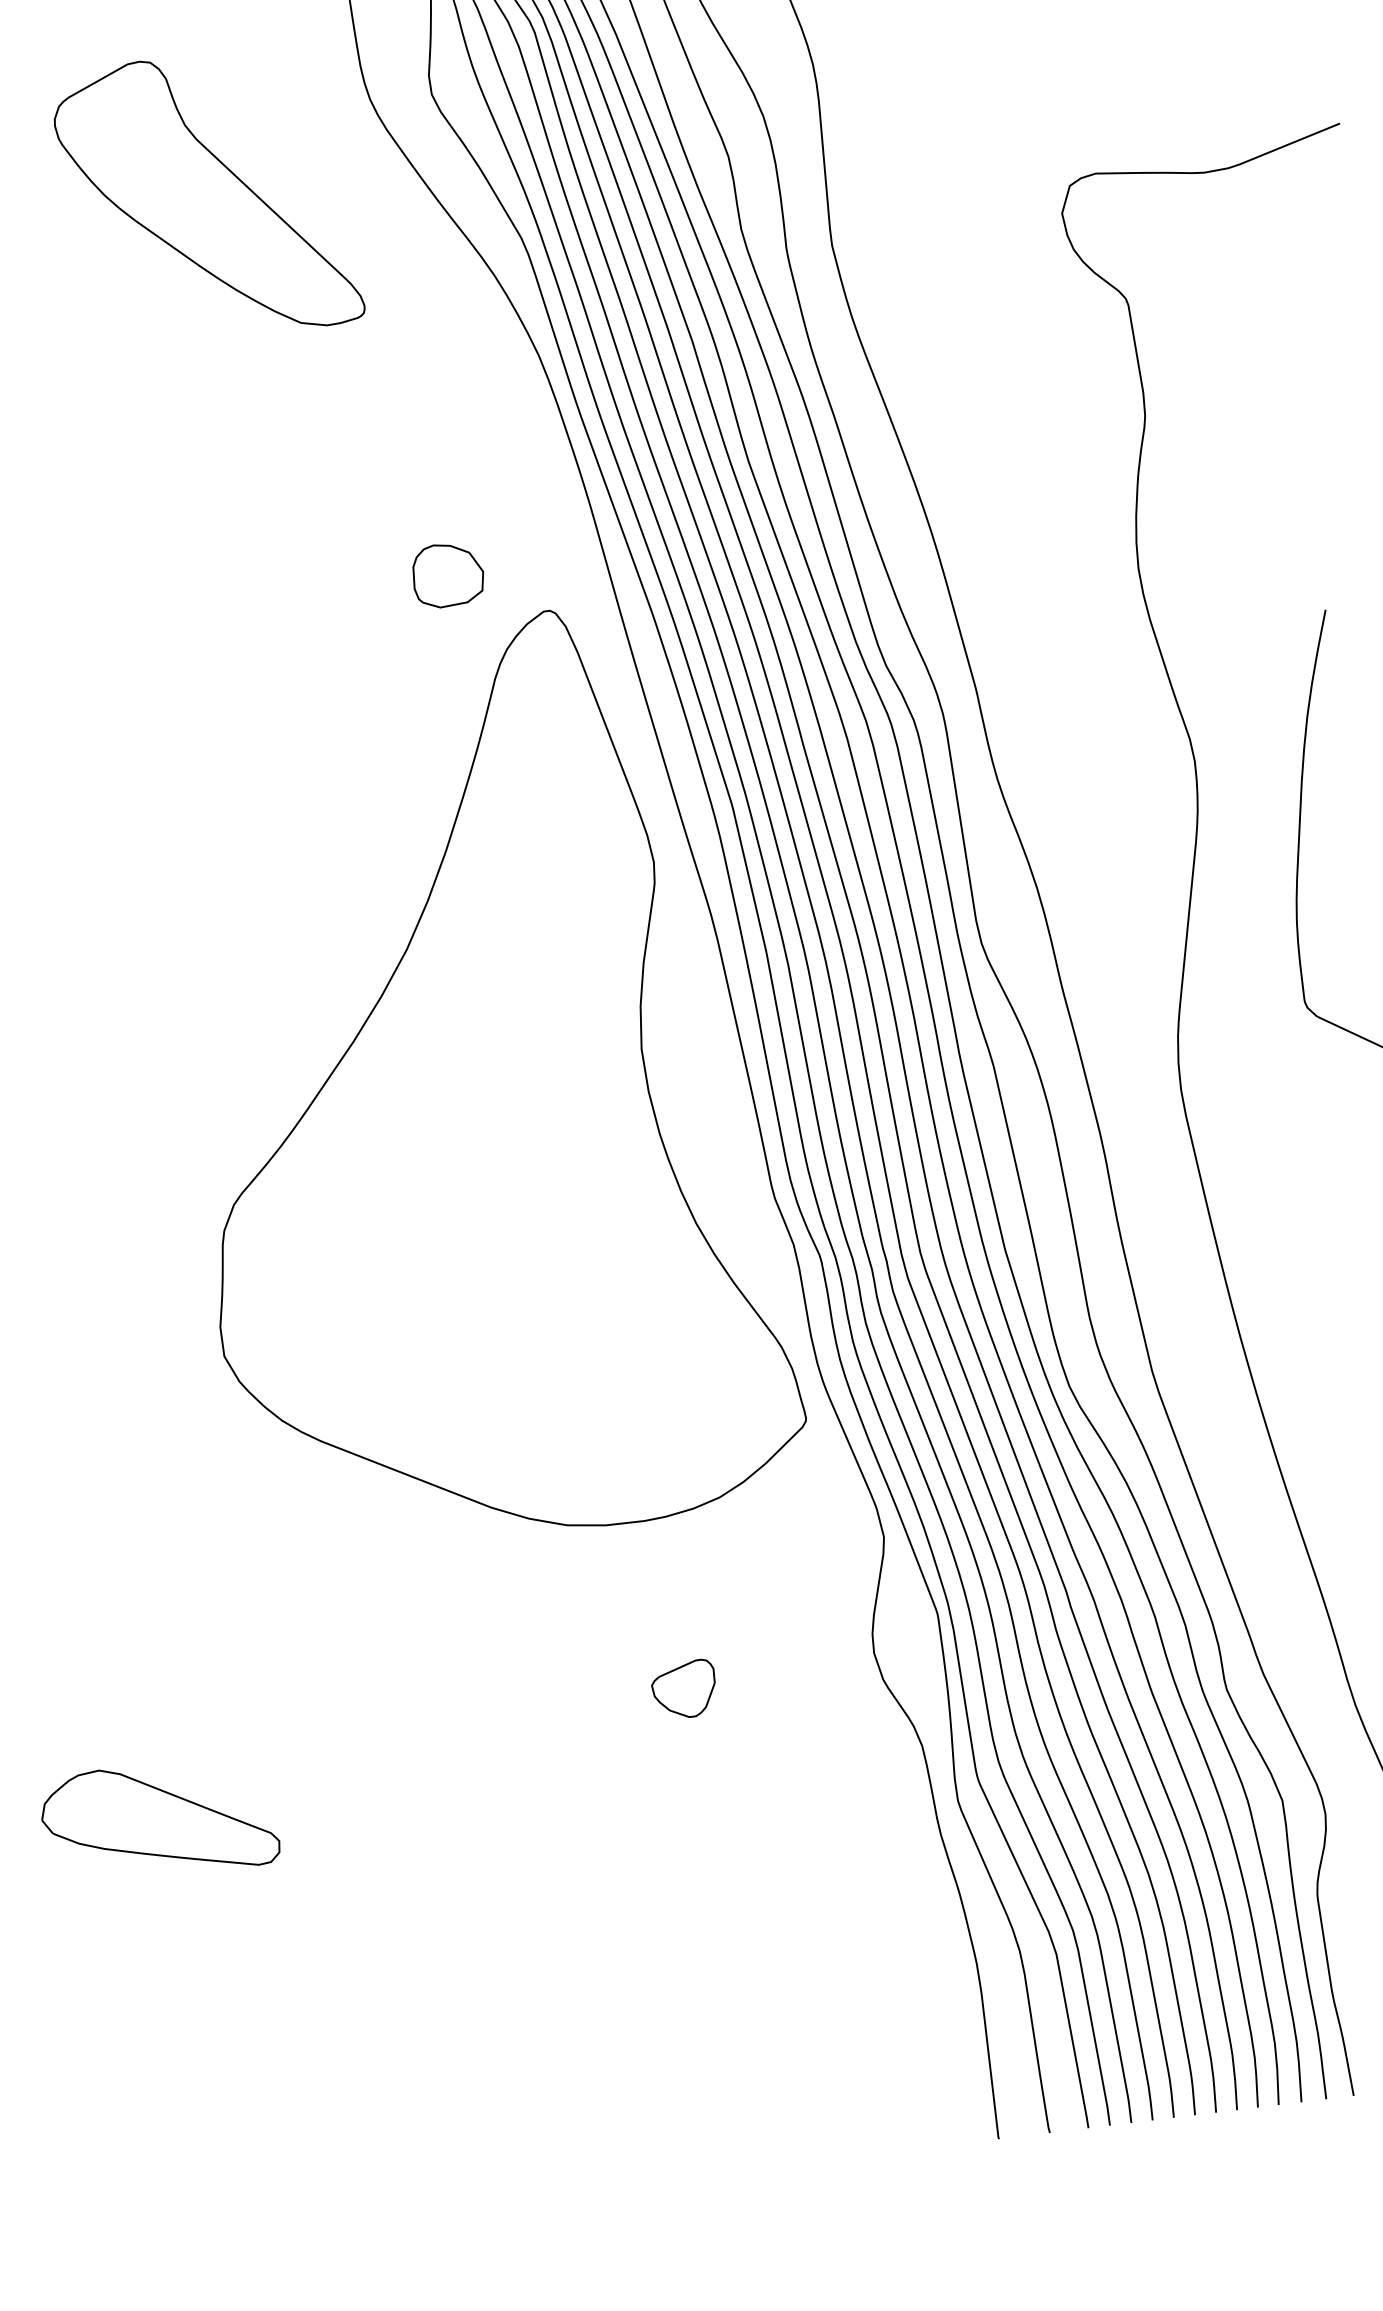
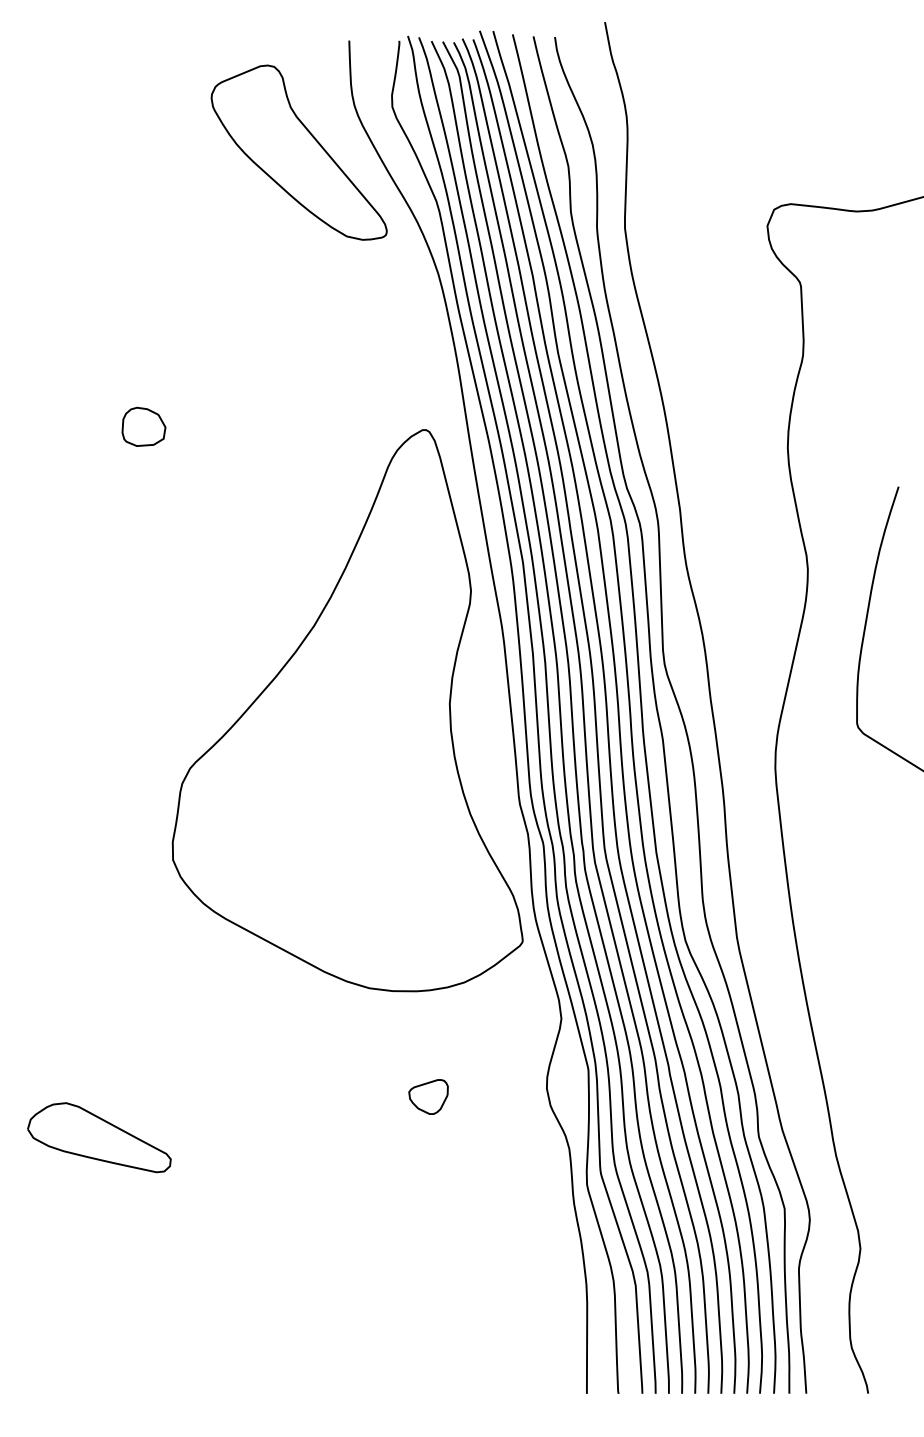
part: (206, 196) -> (298, 152), moved
part: (447, 574) -> (143, 426), moved

